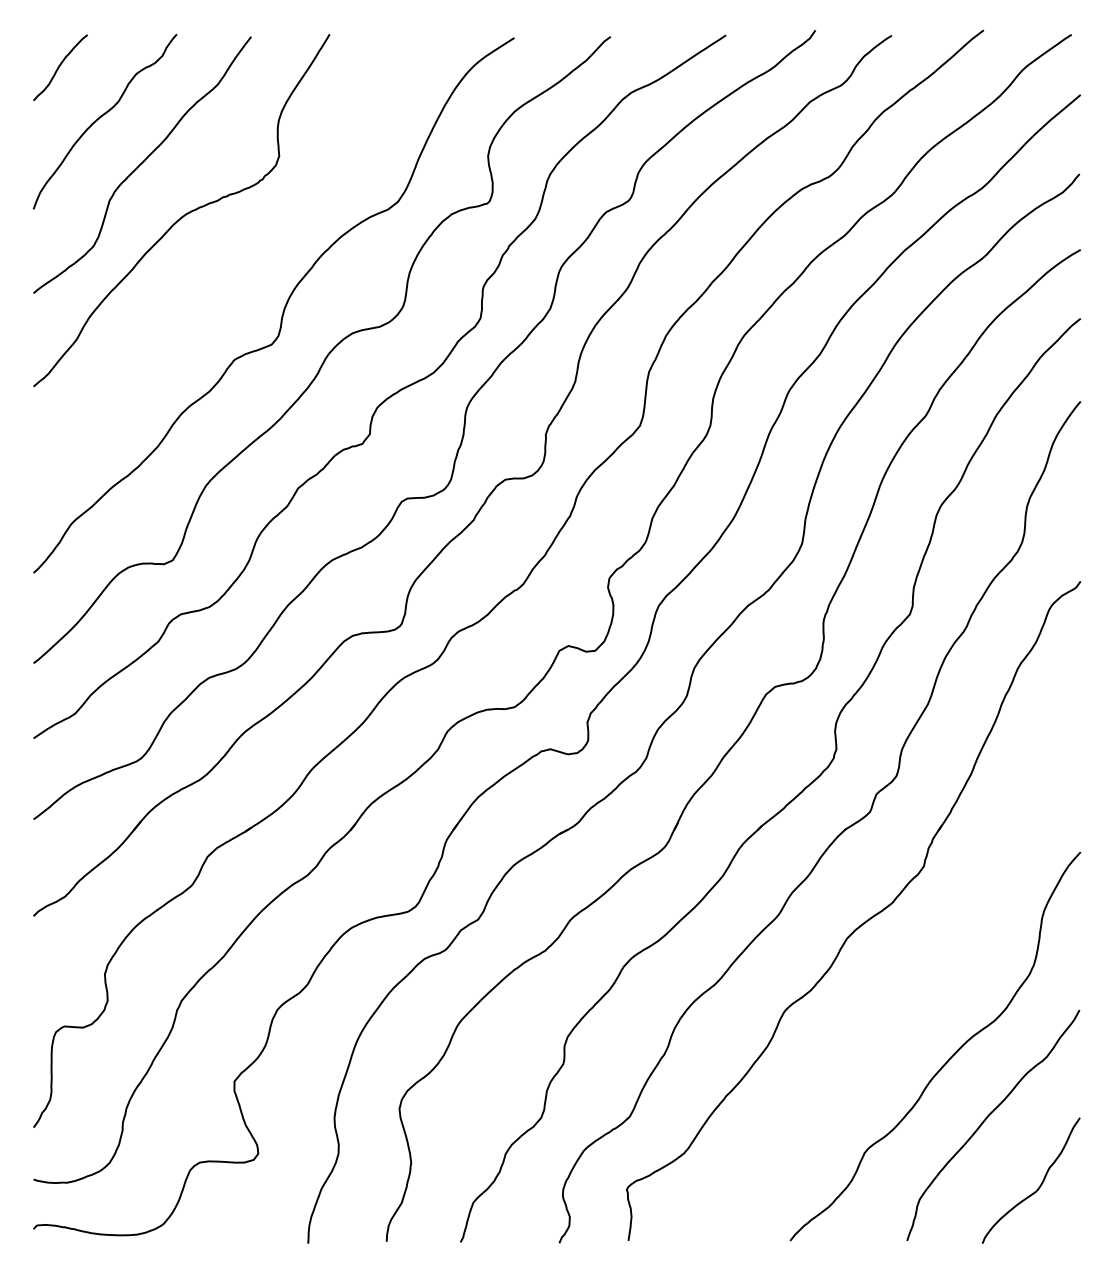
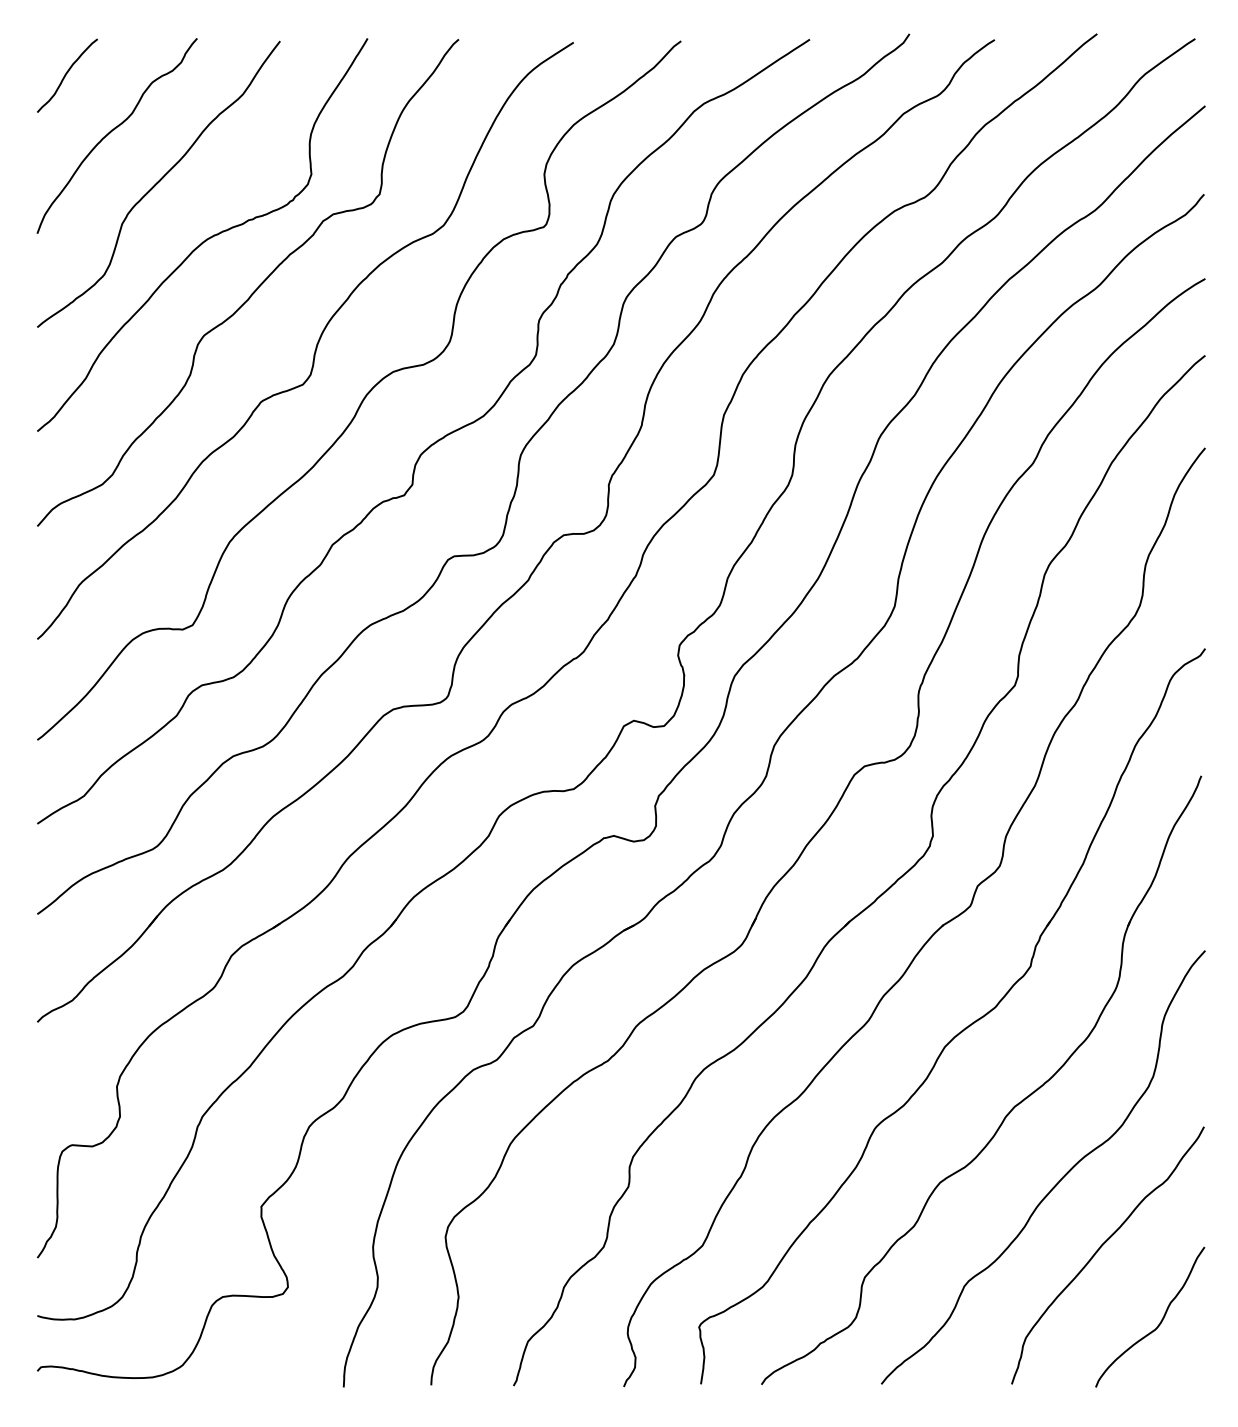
curve: (229, 259) -> (255, 289), added
part: (906, 993) -> (1011, 1108), added

